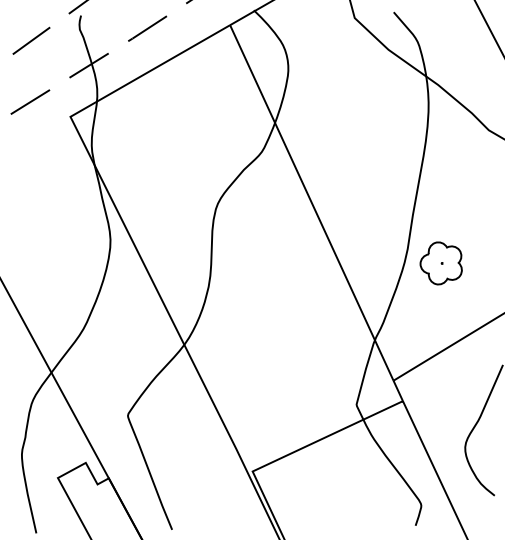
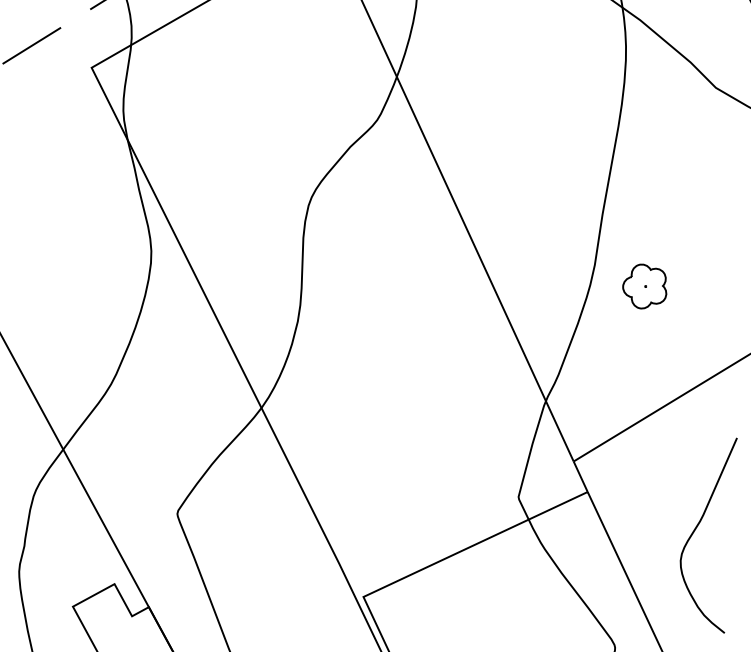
part: (440, 263) -> (643, 286), size x0.7

